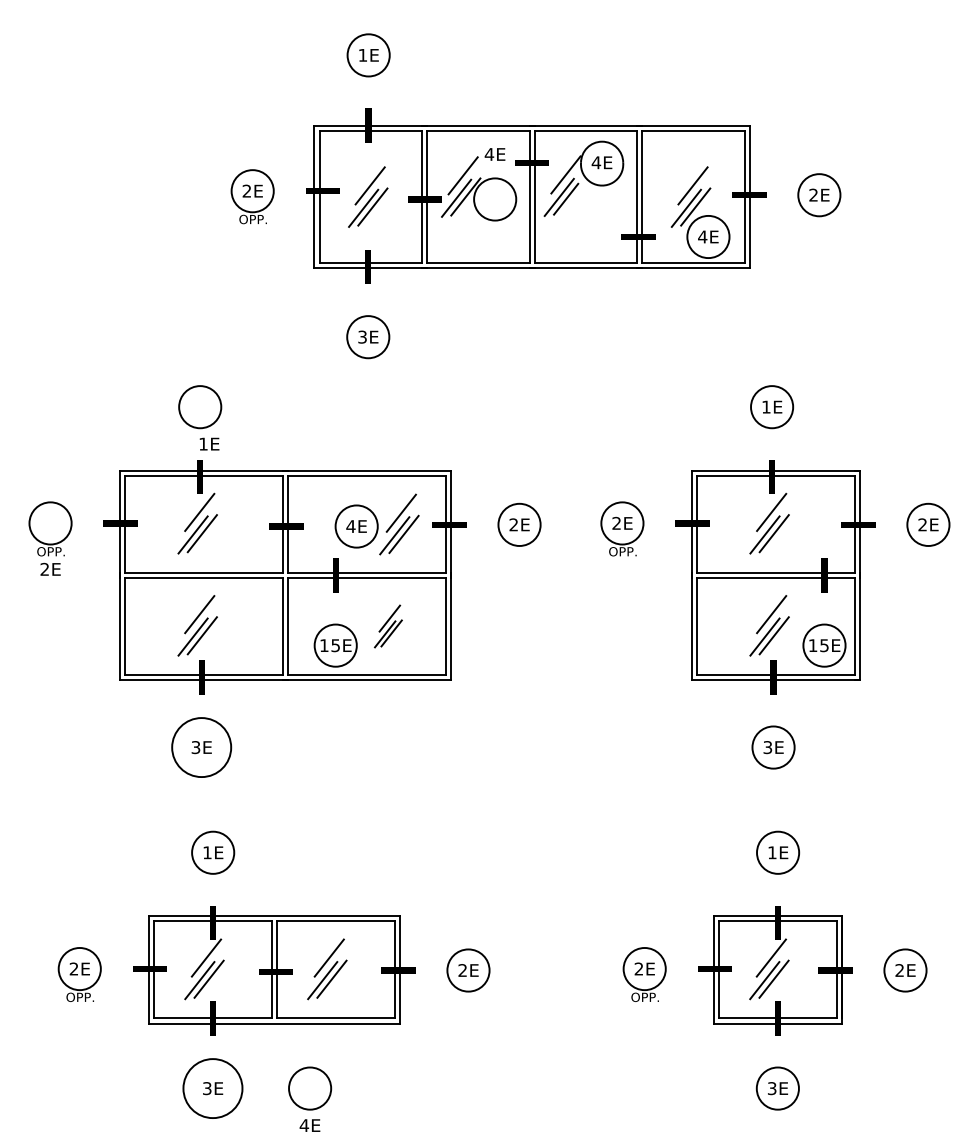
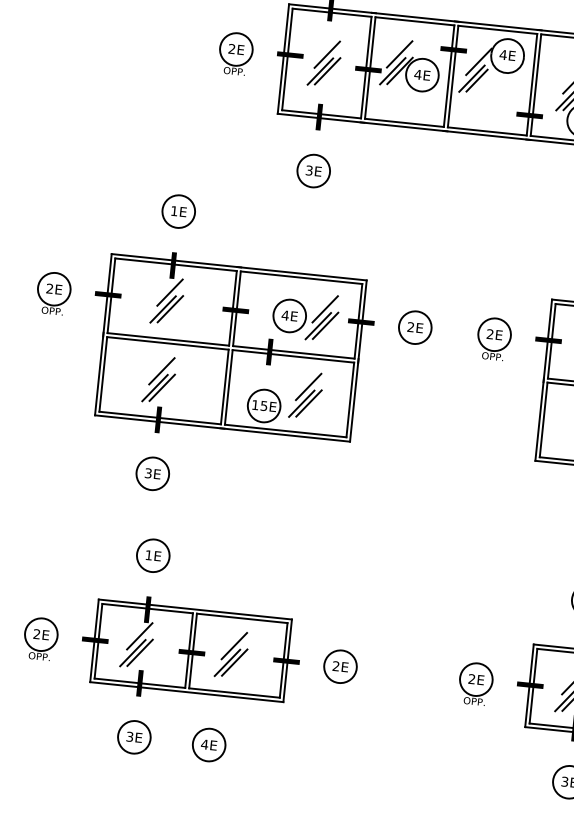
text: (494, 154) -> (421, 75), moved
text: (209, 443) -> (179, 211), moved
text: (50, 568) -> (54, 288), moved
part: (388, 626) -> (306, 395), size x1.43
circle: (201, 747) -> (152, 473), size x0.71
circle: (212, 1088) -> (134, 737), size x0.71
text: (309, 1125) -> (208, 744), moved

